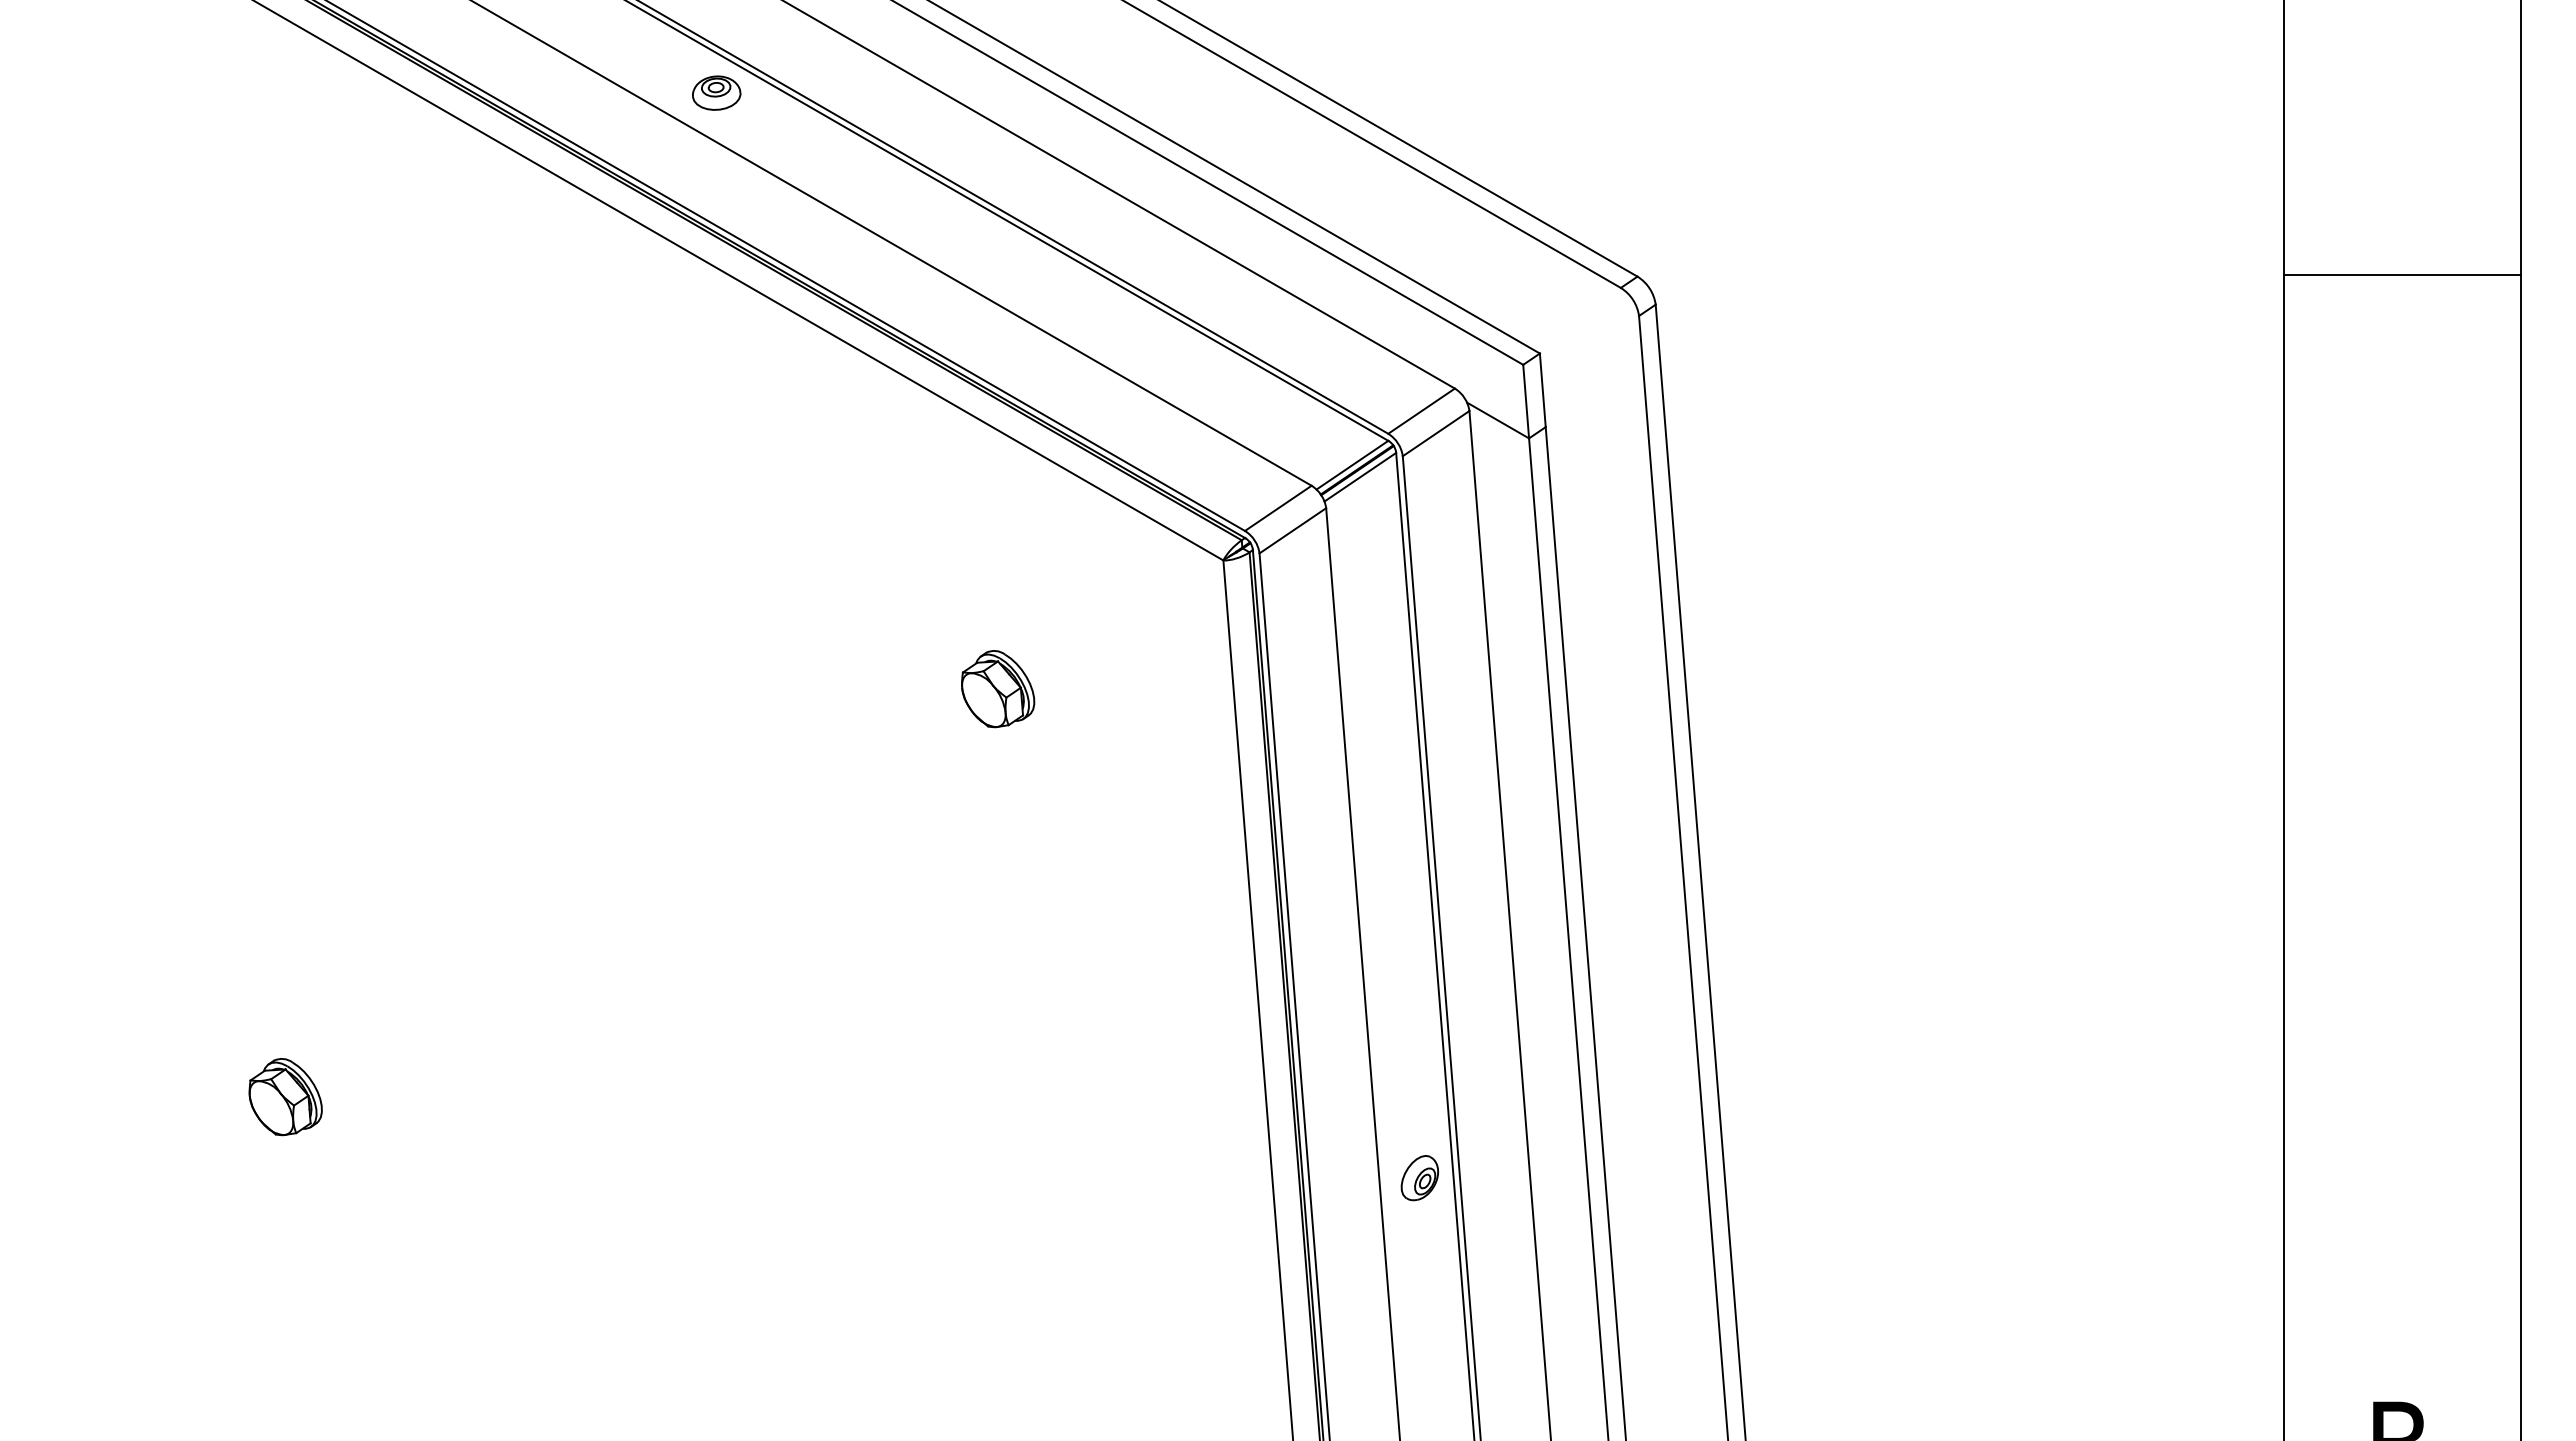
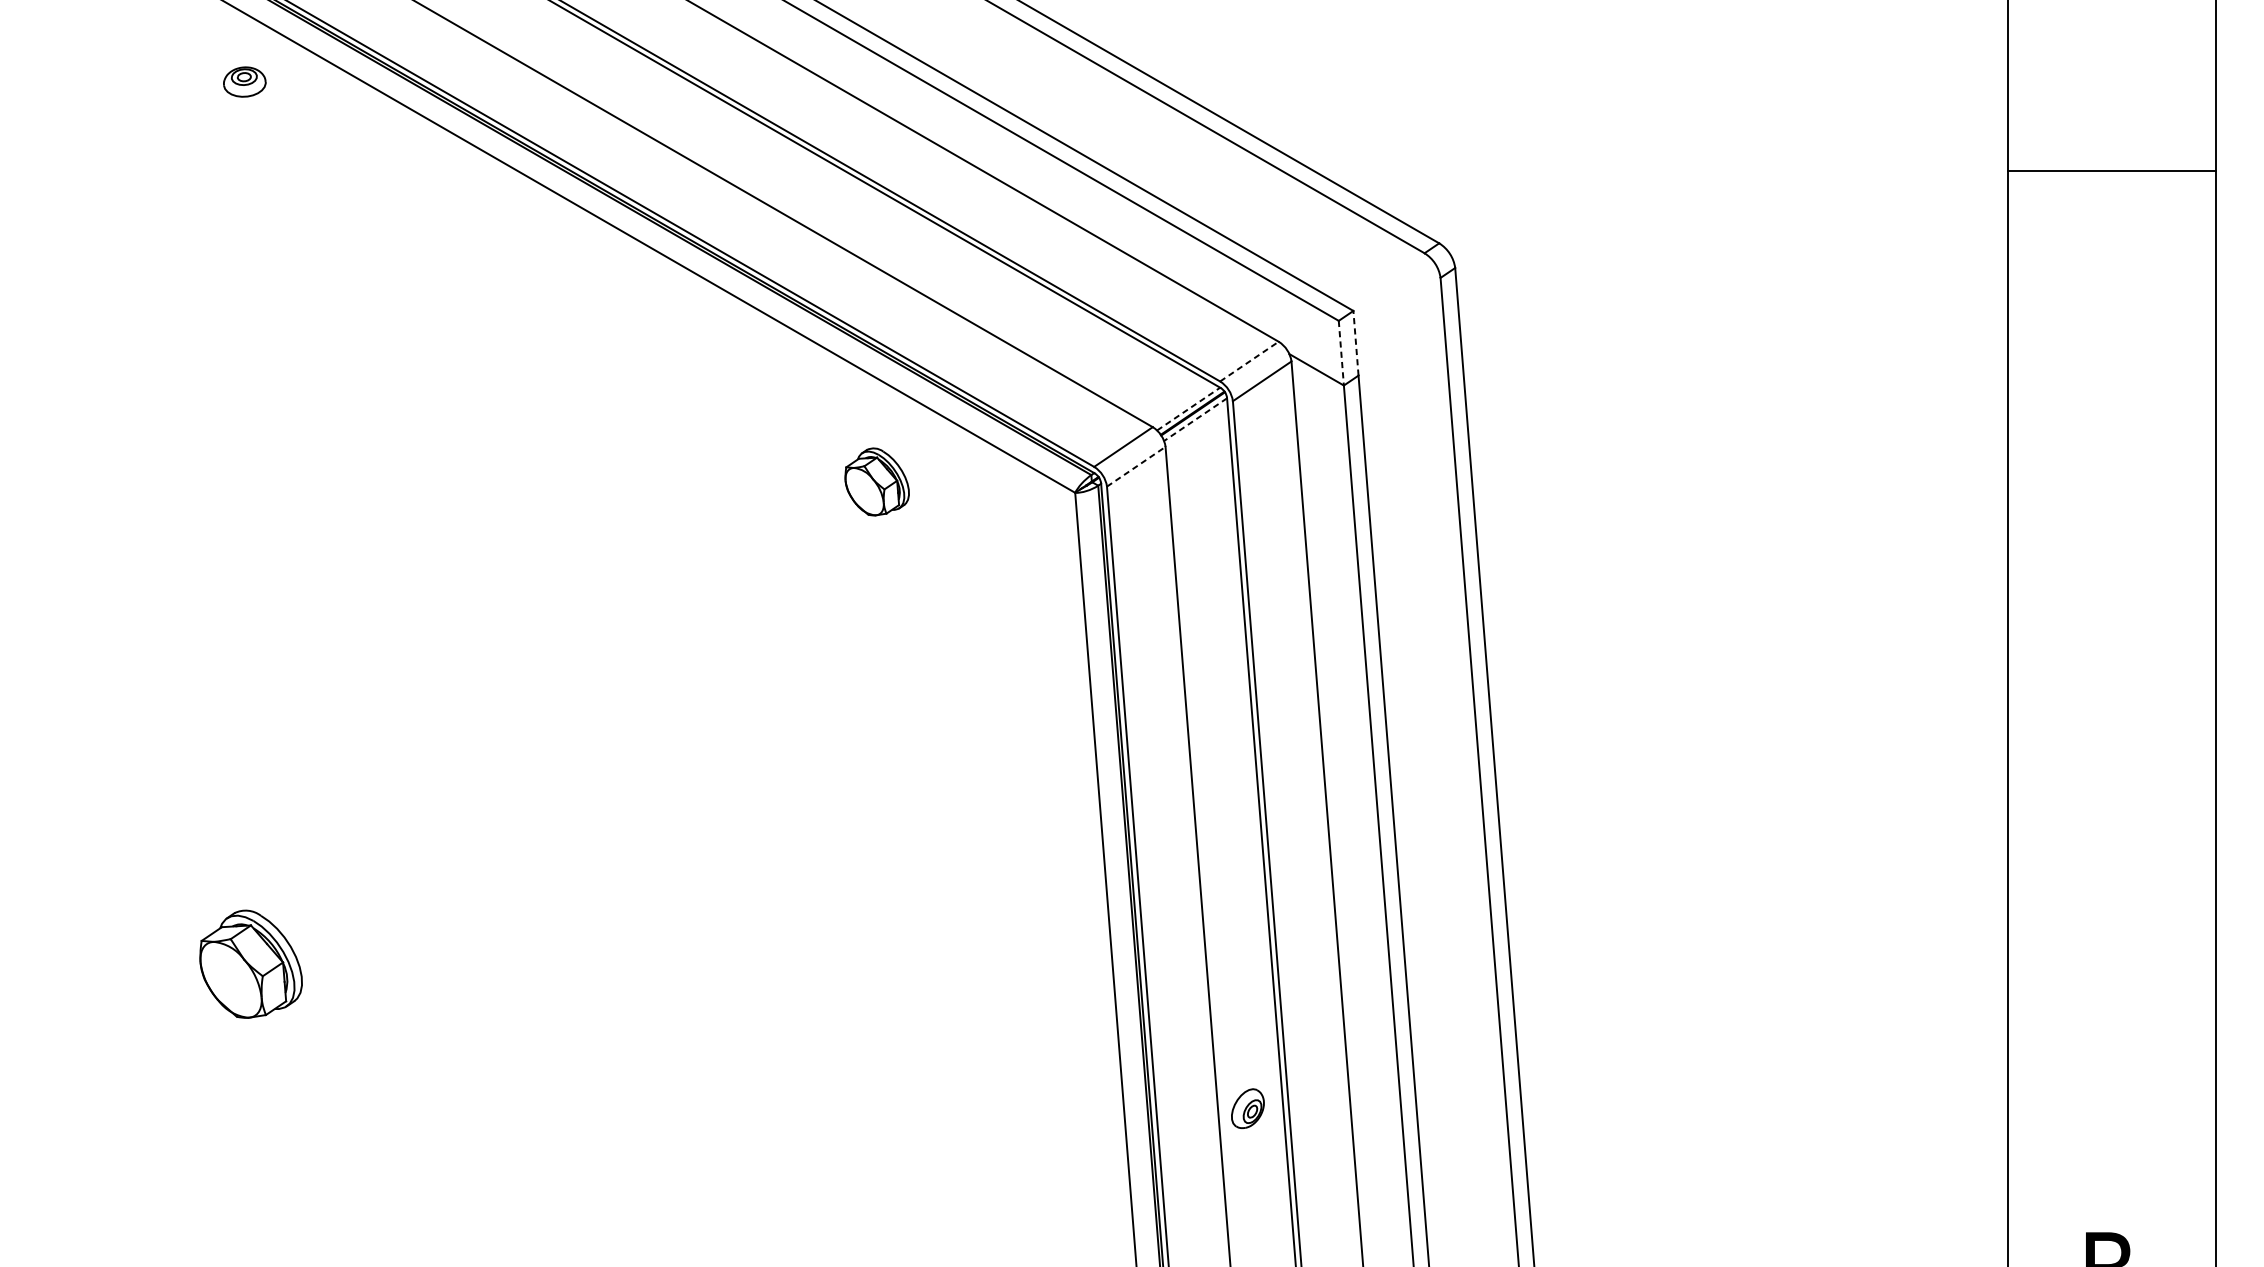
part: (716, 92) -> (244, 81), moved
line: (2402, 274) -> (2111, 171), moved
line: (1542, 390) -> (1355, 343), solid -> dashed
line: (1526, 401) -> (1341, 353), solid -> dashed
line: (1422, 410) -> (1250, 361), solid -> dashed
line: (1352, 464) -> (1188, 408), solid -> dashed
line: (1359, 477) -> (1194, 419), solid -> dashed
line: (1293, 530) -> (1136, 466), solid -> dashed
part: (998, 689) -> (877, 482), moved
part: (285, 1097) -> (250, 964), size x1.6
part: (1419, 1178) -> (1247, 1109), moved

